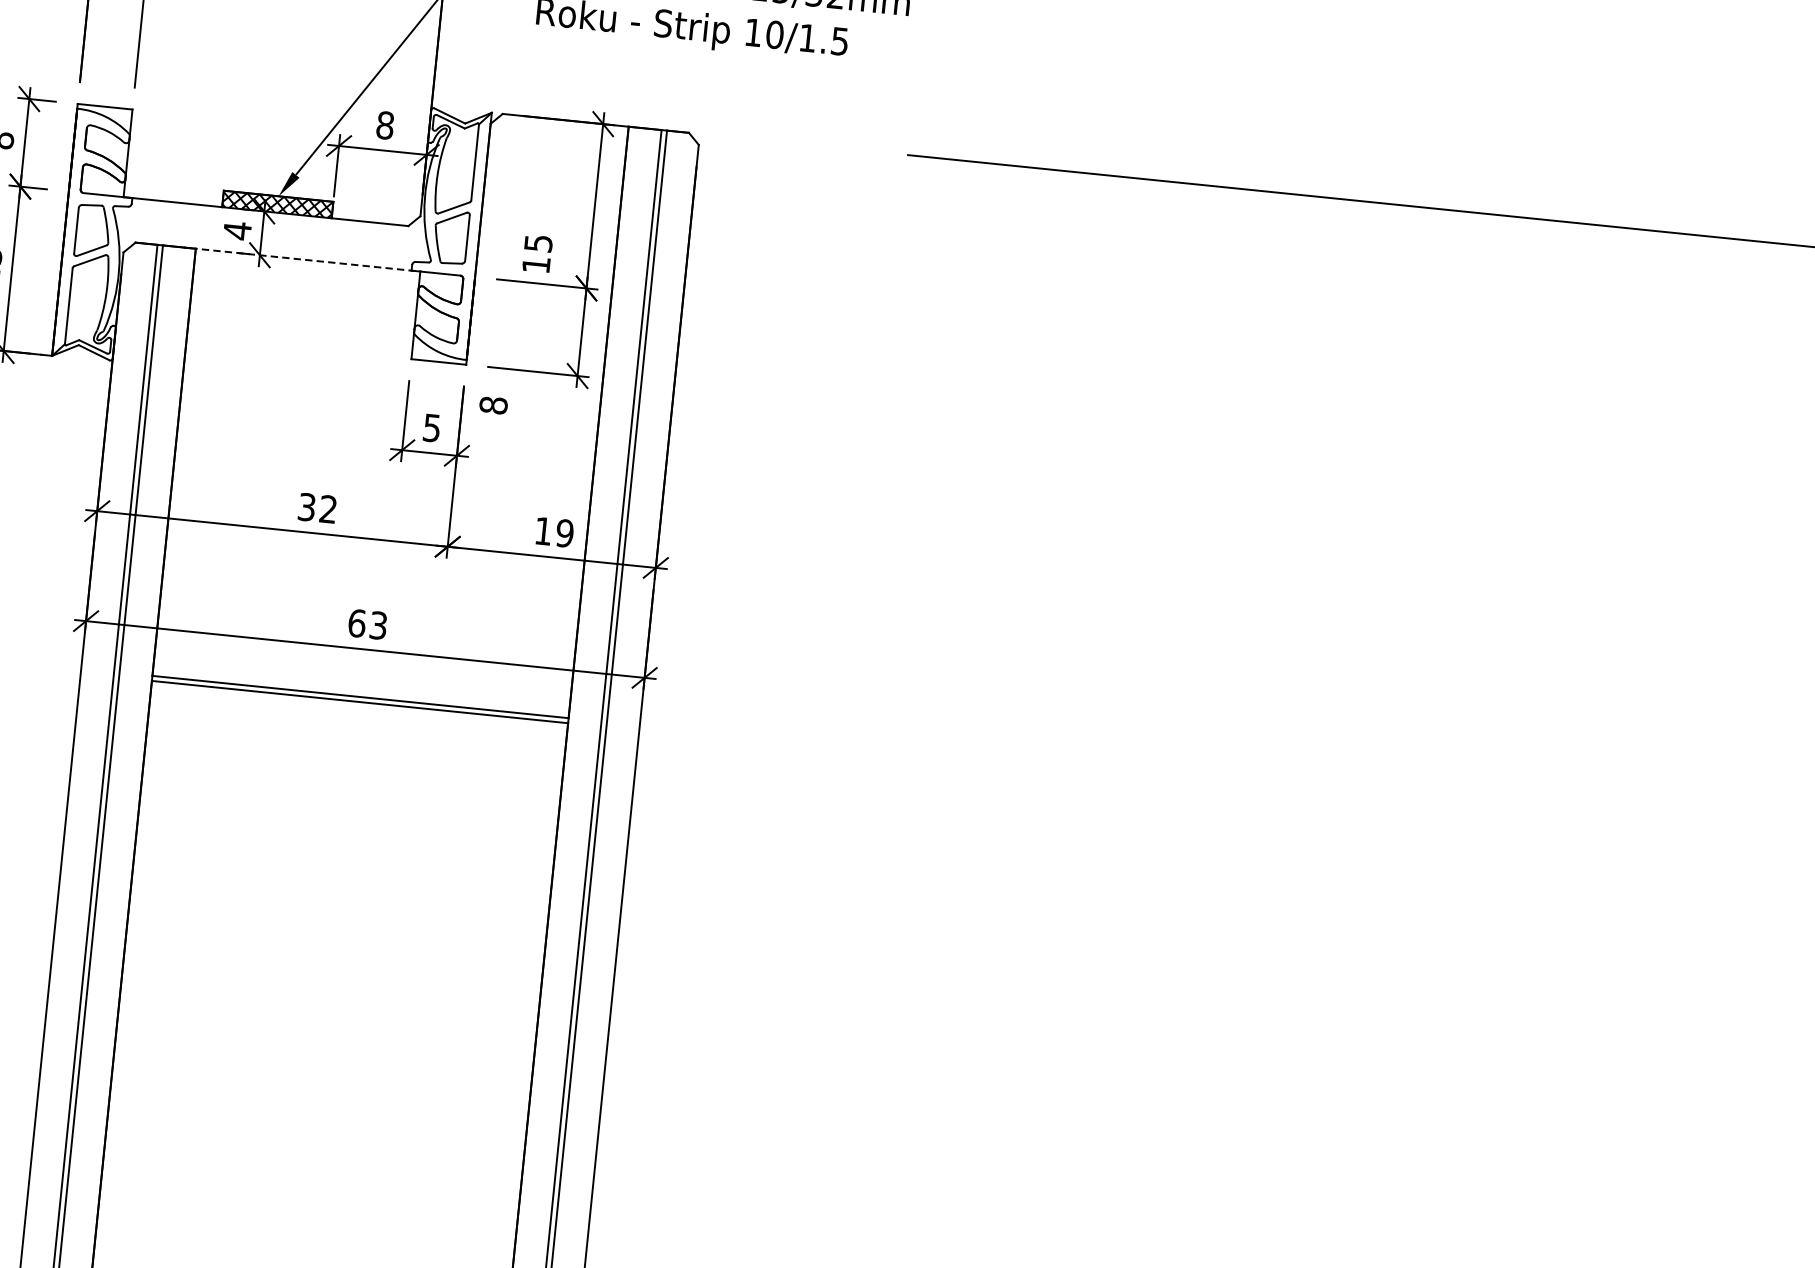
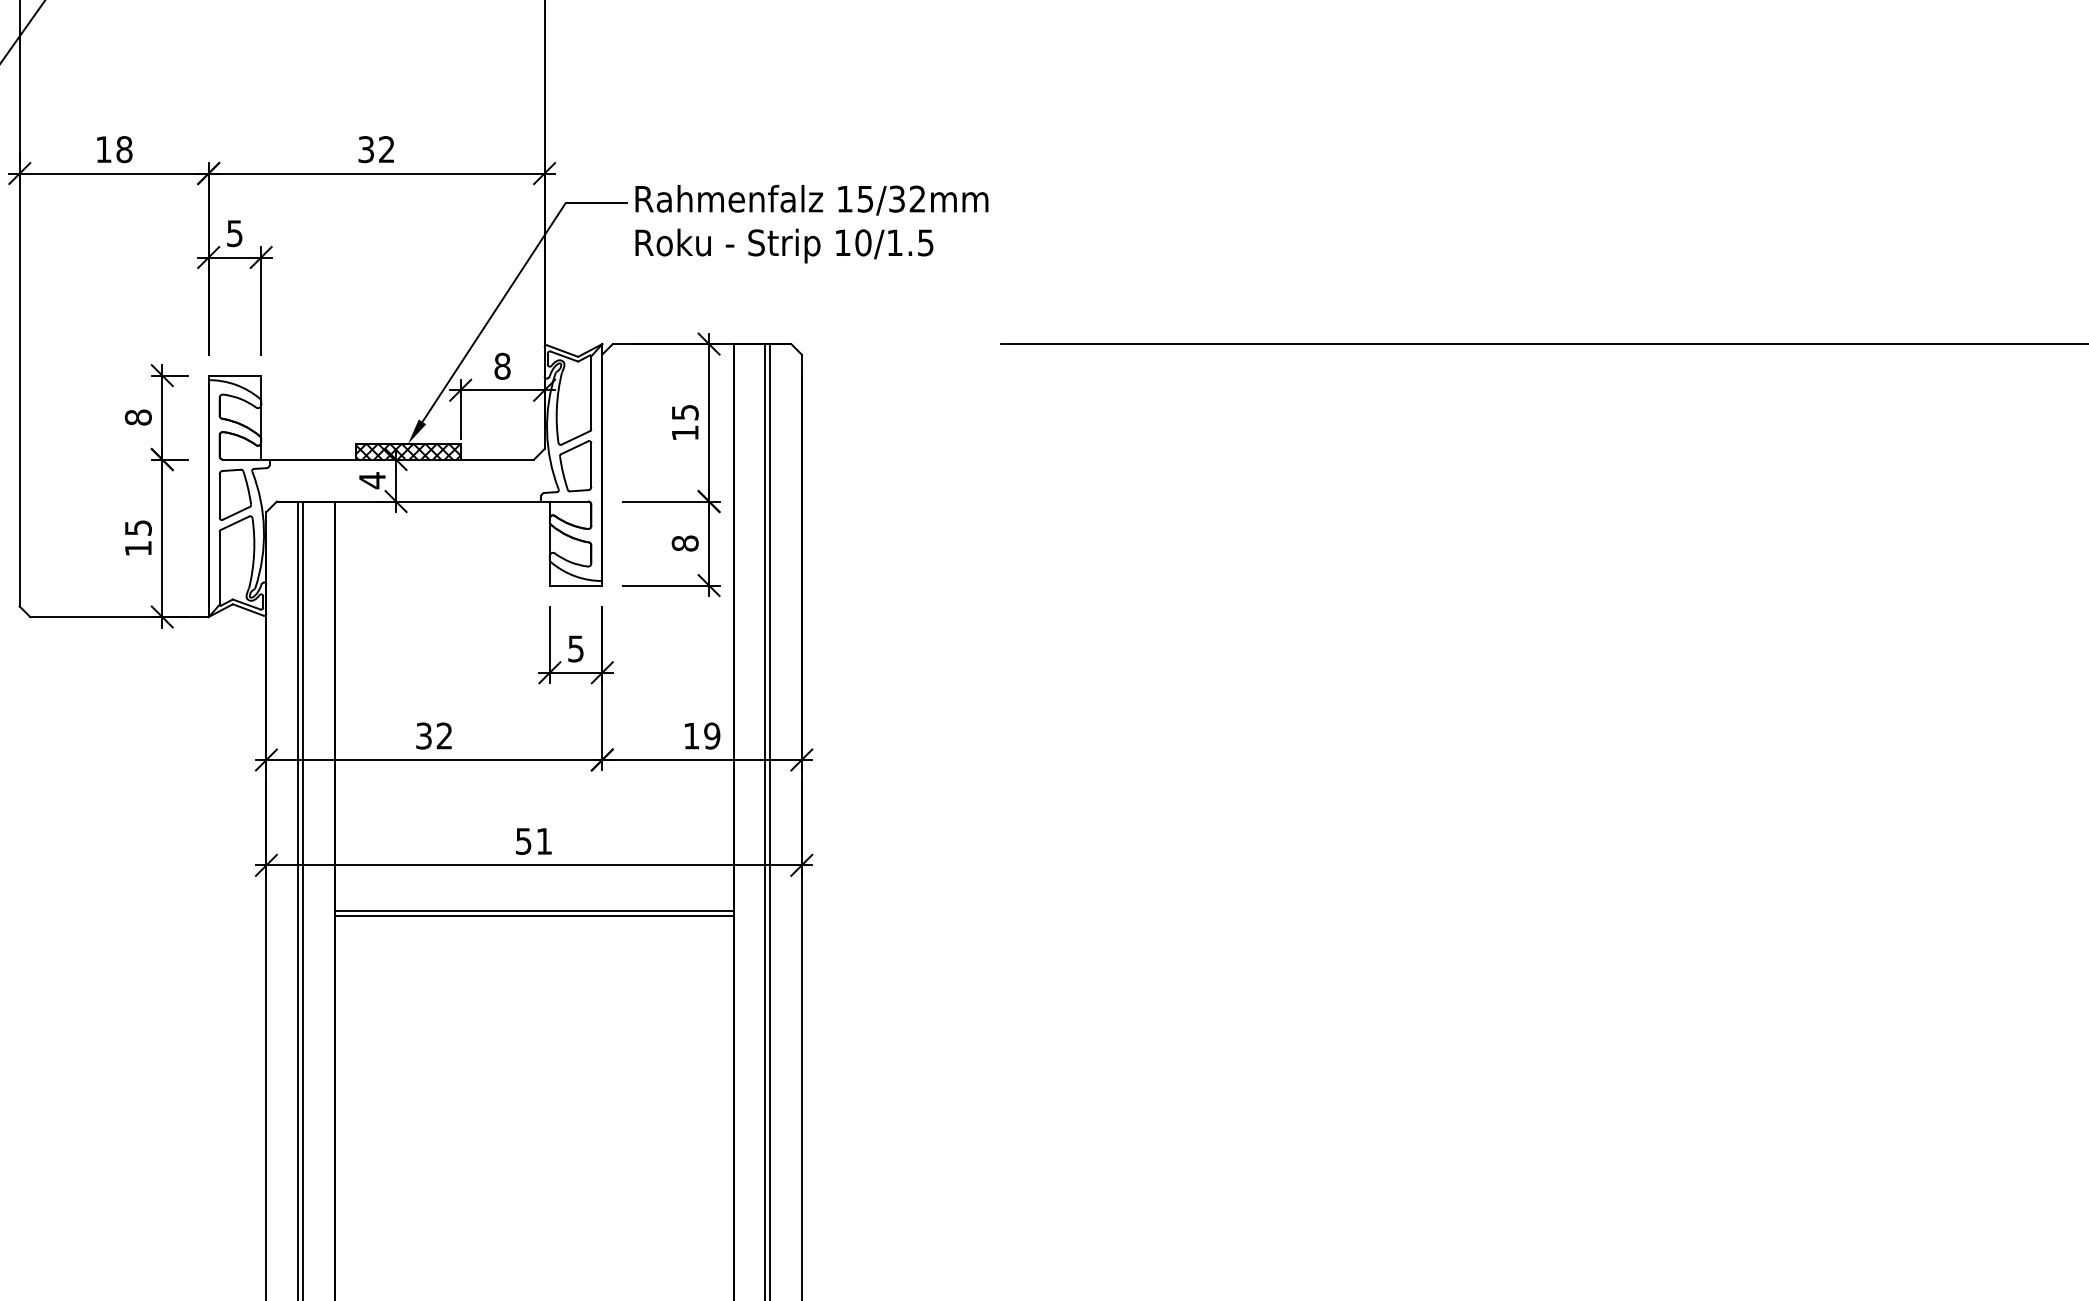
text: (537, 253) -> (685, 422), moved
line: (306, 259) -> (440, 501), dashed -> solid
text: (492, 405) -> (684, 543), moved
text: (316, 507) -> (433, 735), moved
text: (367, 623) -> (533, 840), 63 -> 51

